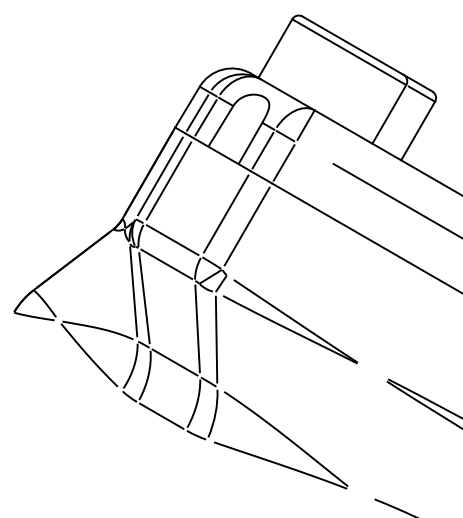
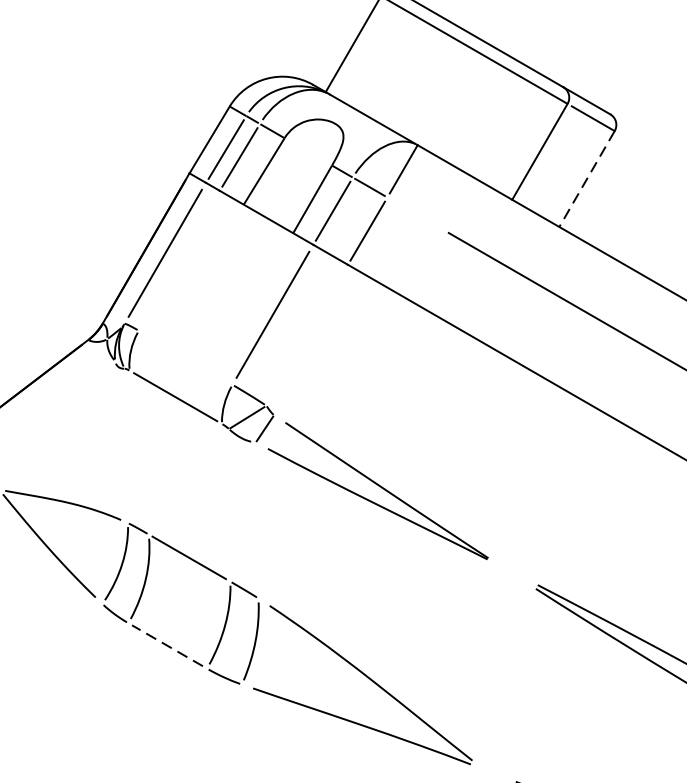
line: (418, 131) -> (587, 179), solid -> dashed
line: (168, 180) -> (178, 259), removed
line: (246, 226) -> (306, 335), removed
line: (172, 240) -> (185, 358), removed
line: (133, 291) -> (121, 441), removed
line: (144, 298) -> (139, 453), removed
line: (197, 328) -> (225, 502), removed
line: (216, 339) -> (257, 520), removed
line: (161, 416) -> (167, 646), solid -> dashed

